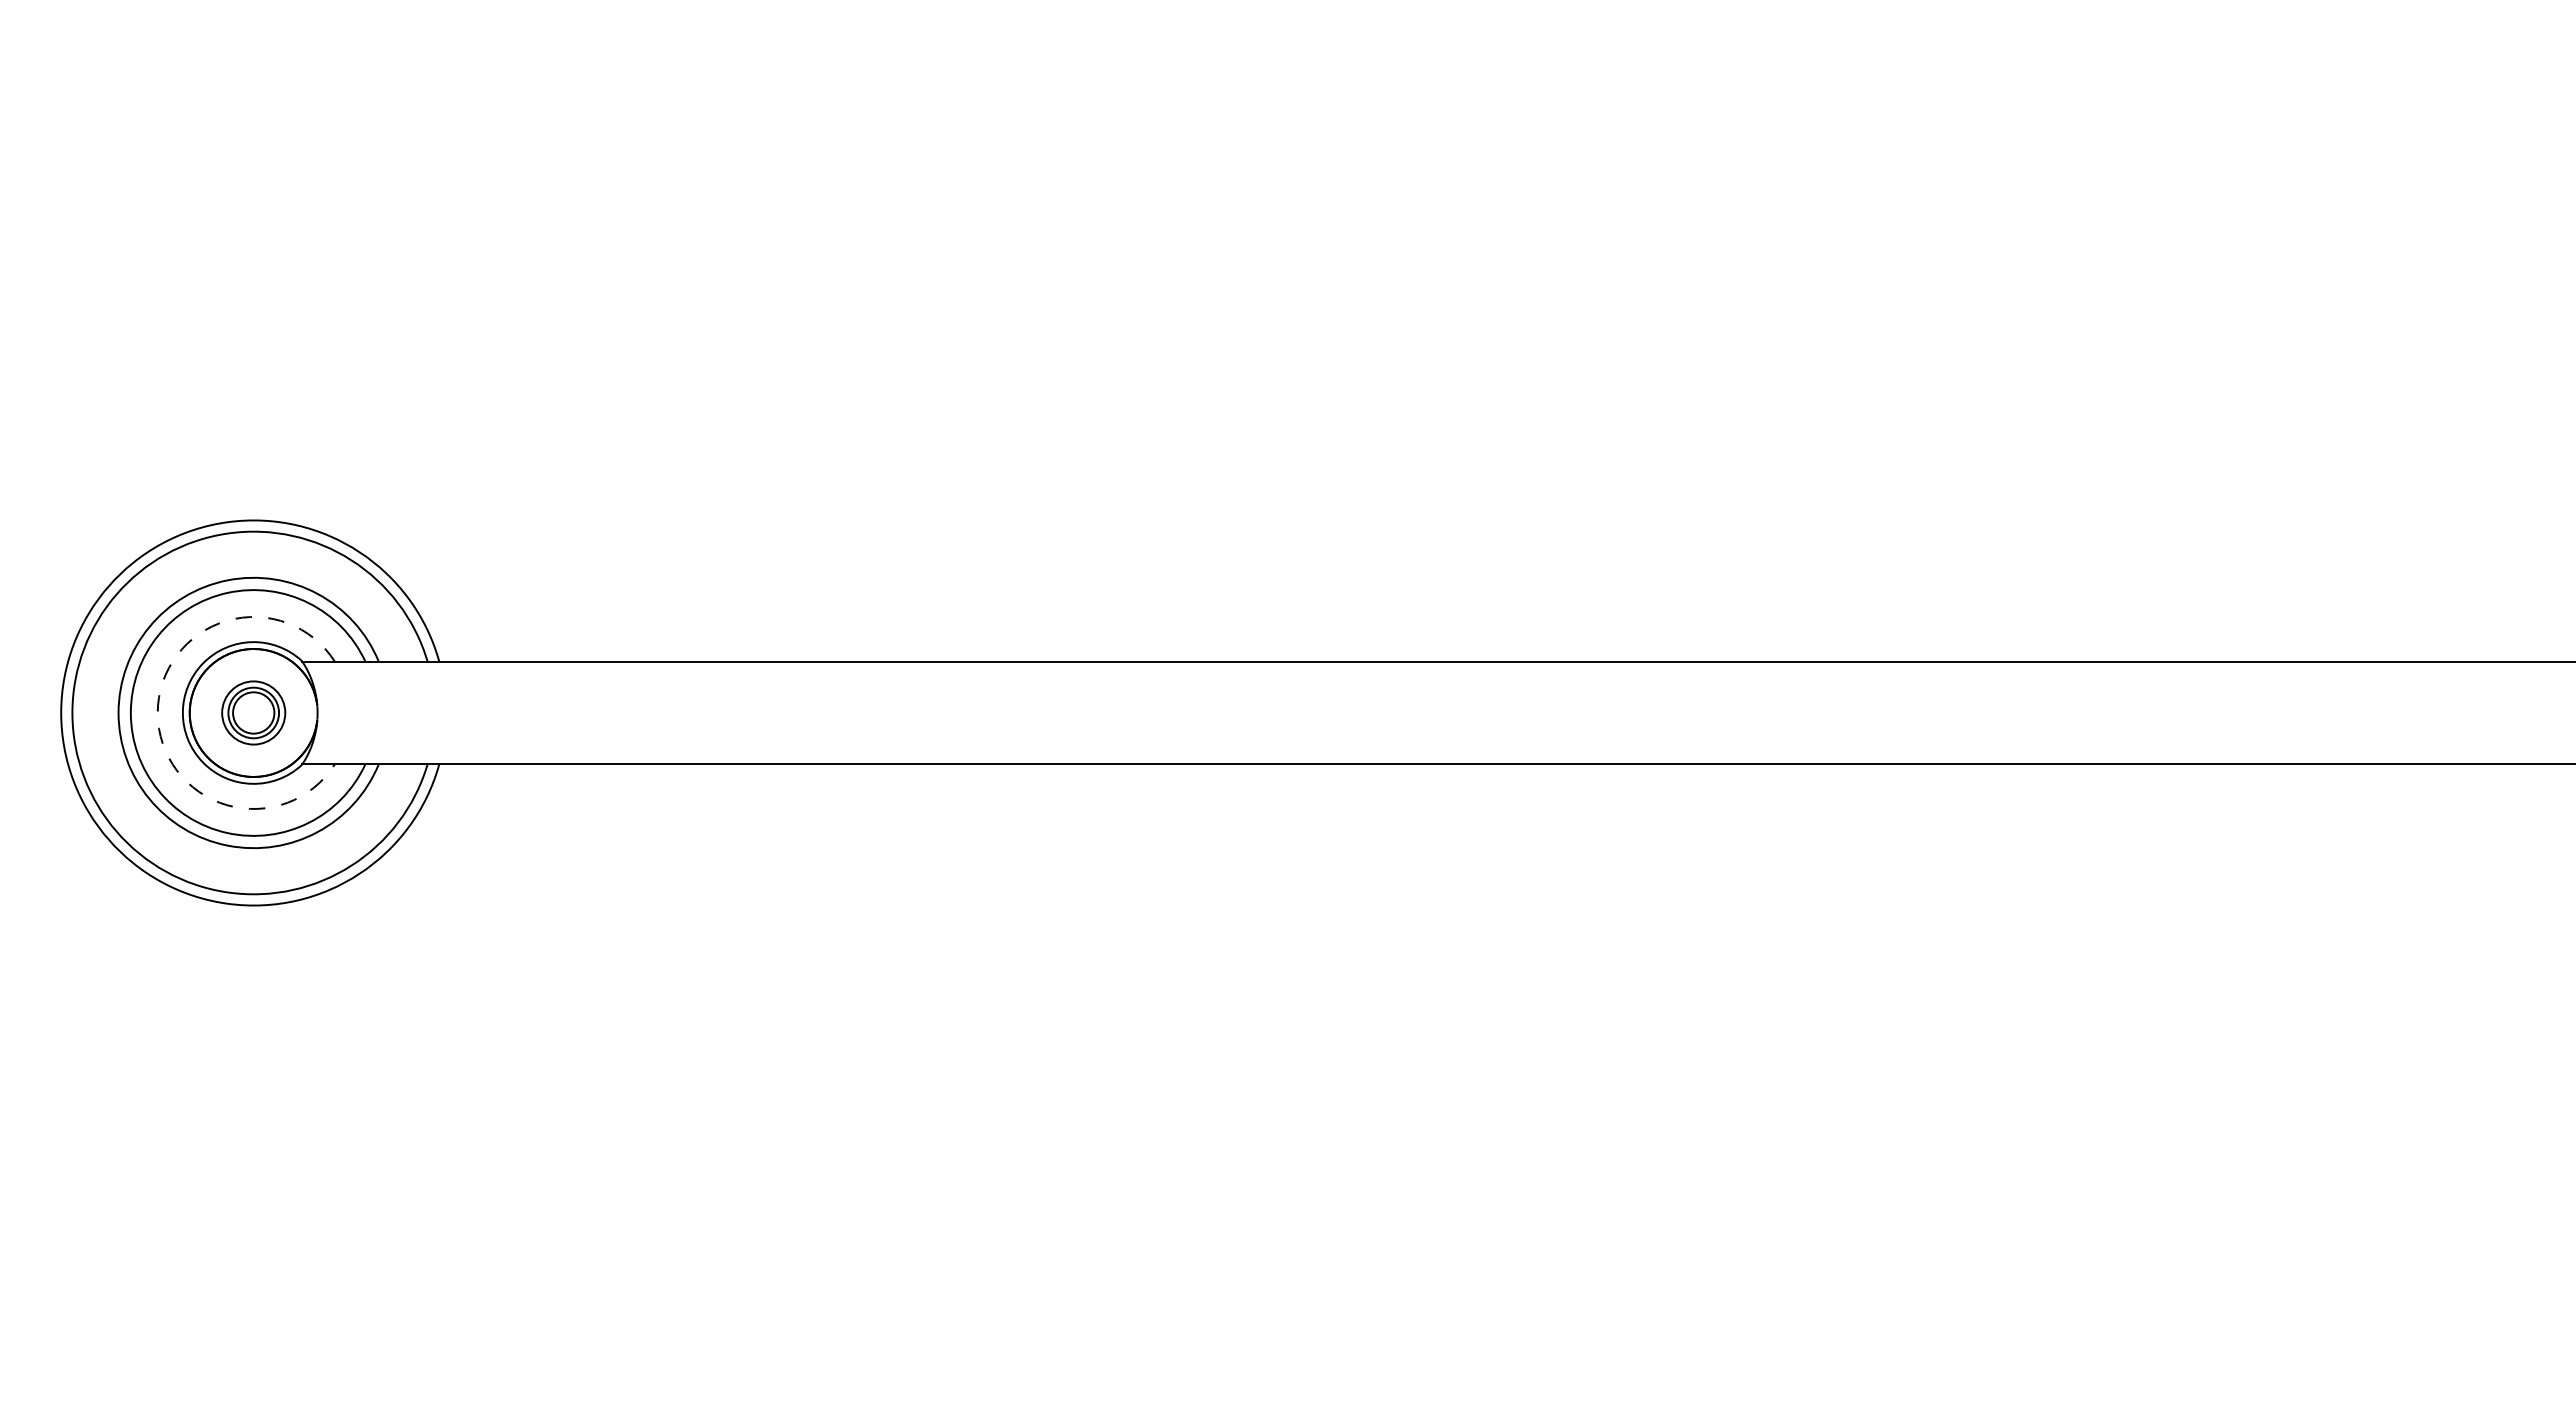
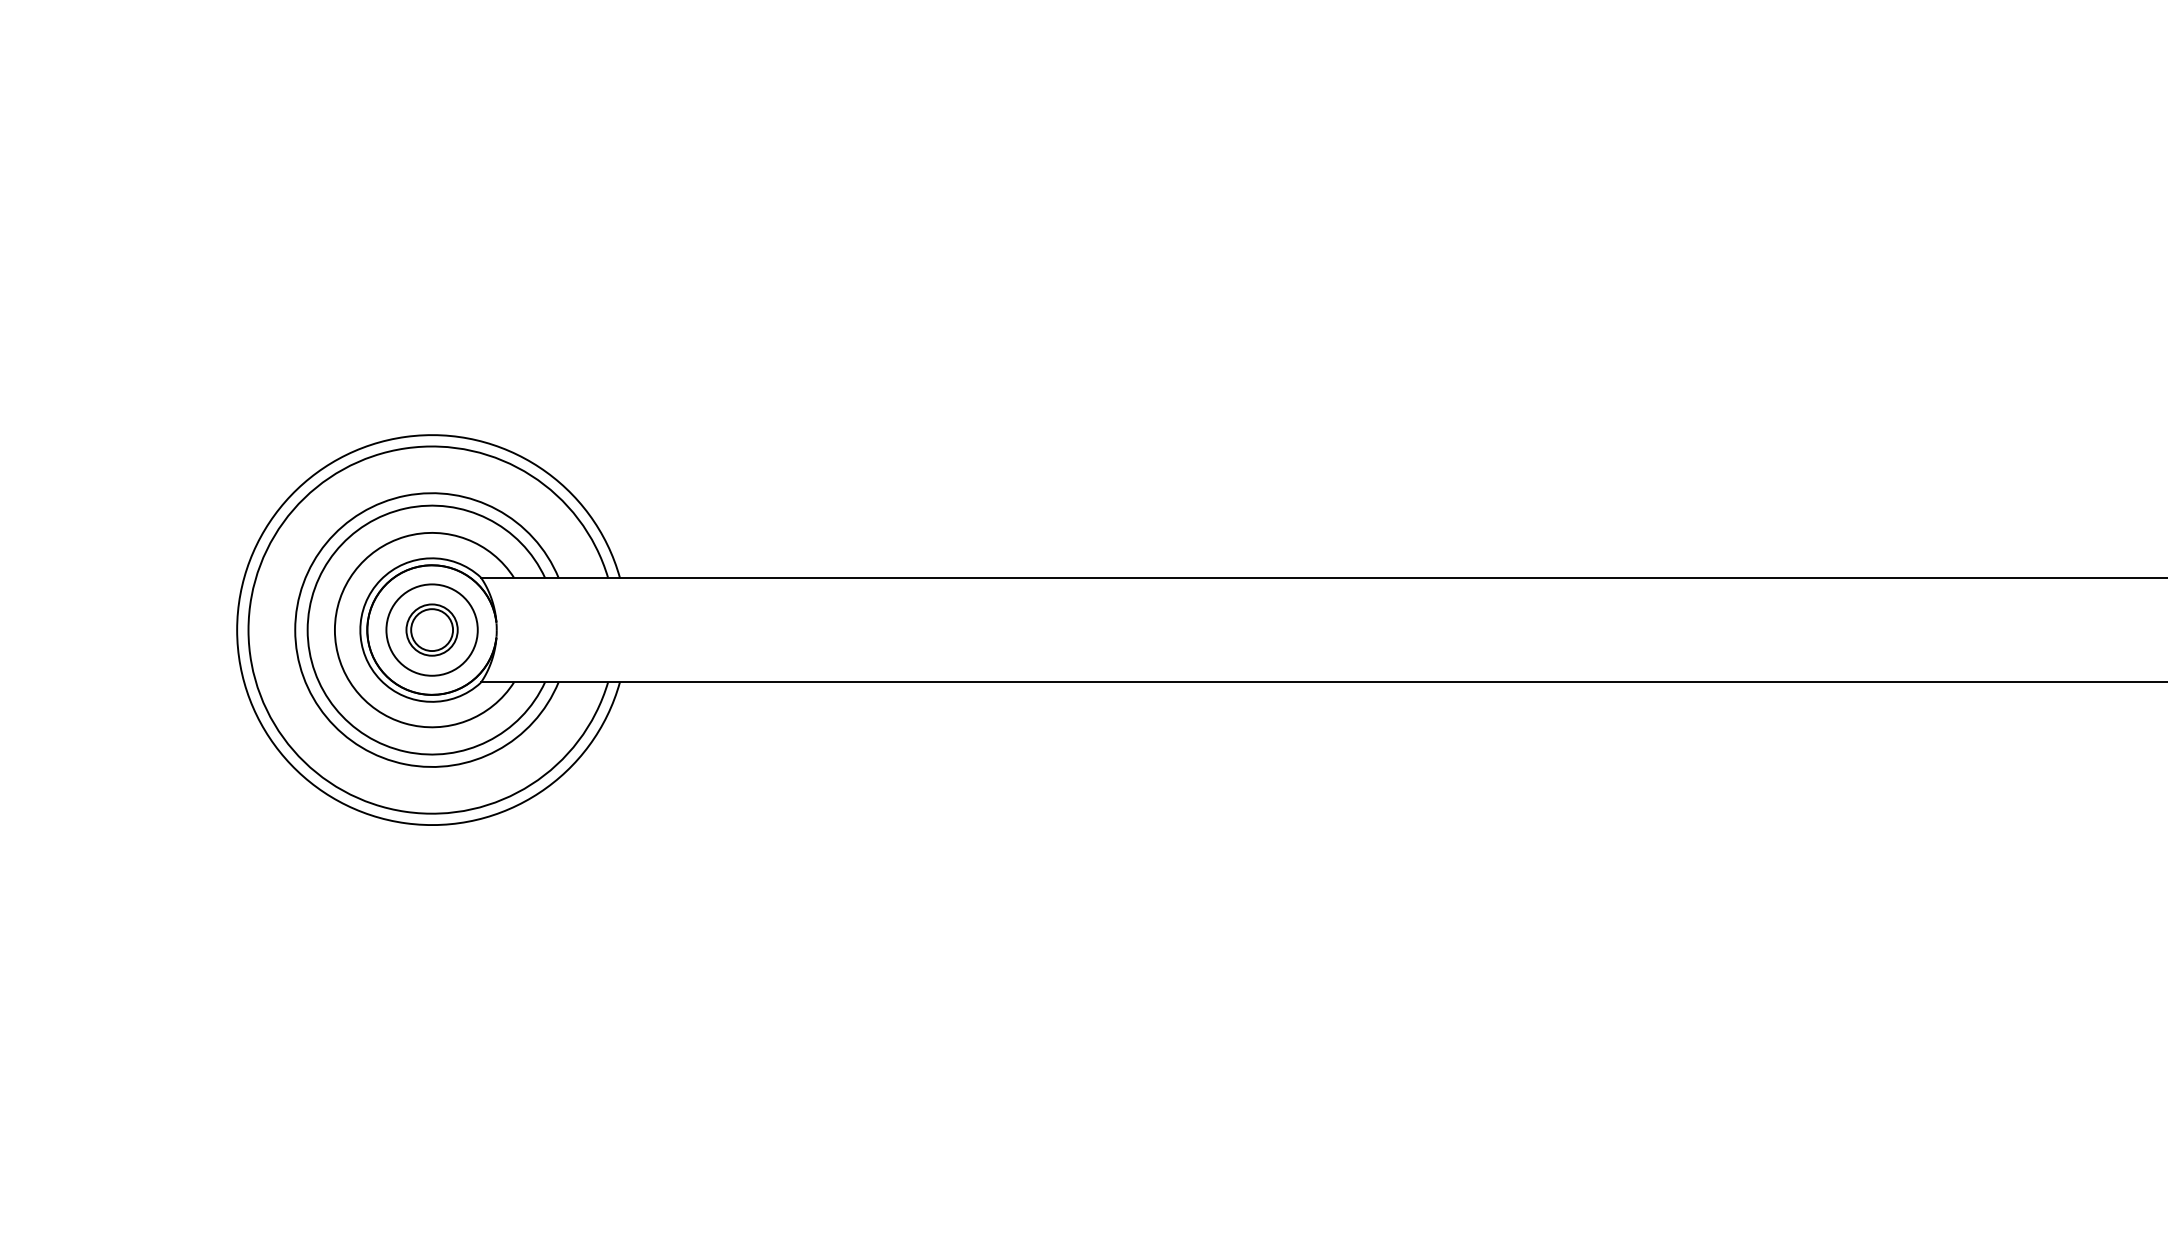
circle: (253, 712) -> (431, 629), size x1.43
arc: (157, 713) -> (334, 630), dashed -> solid

